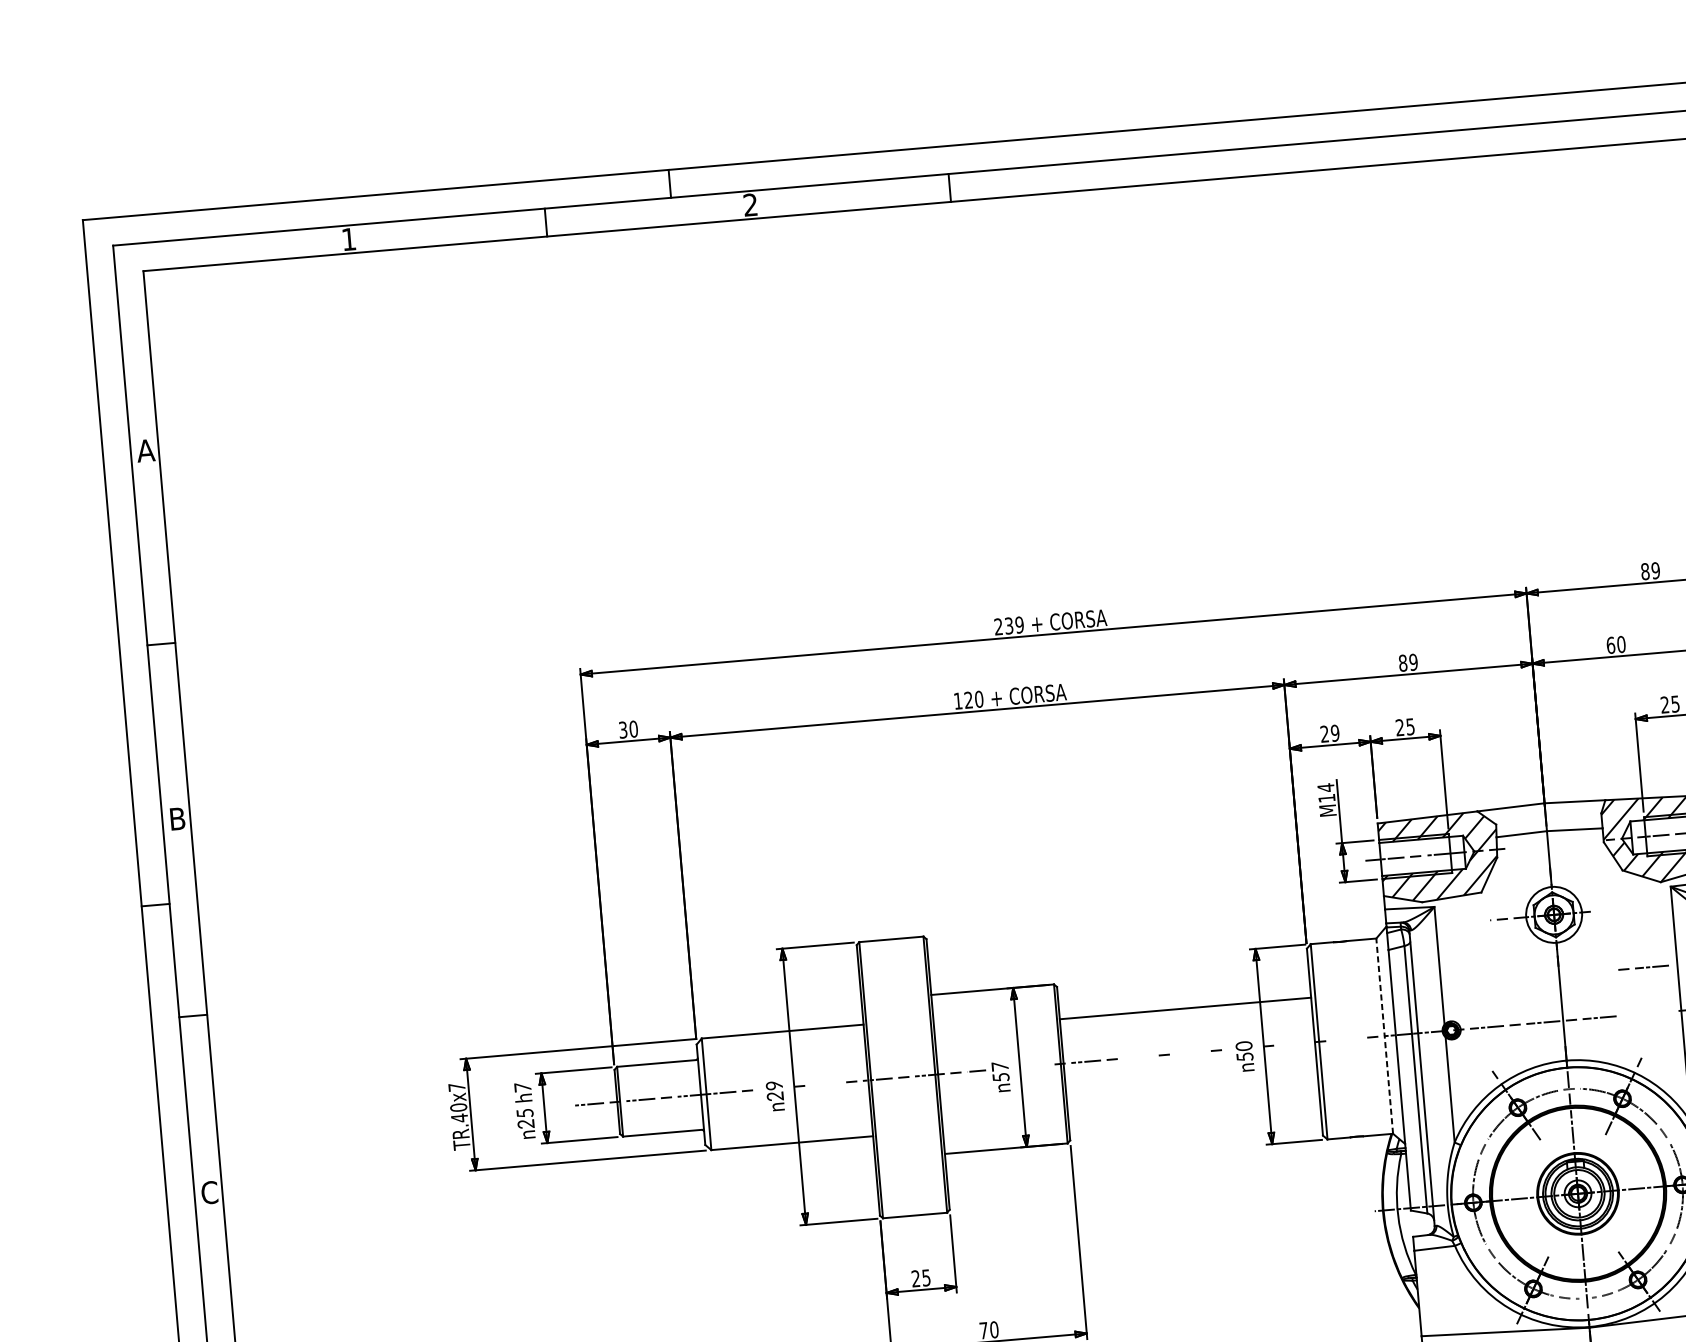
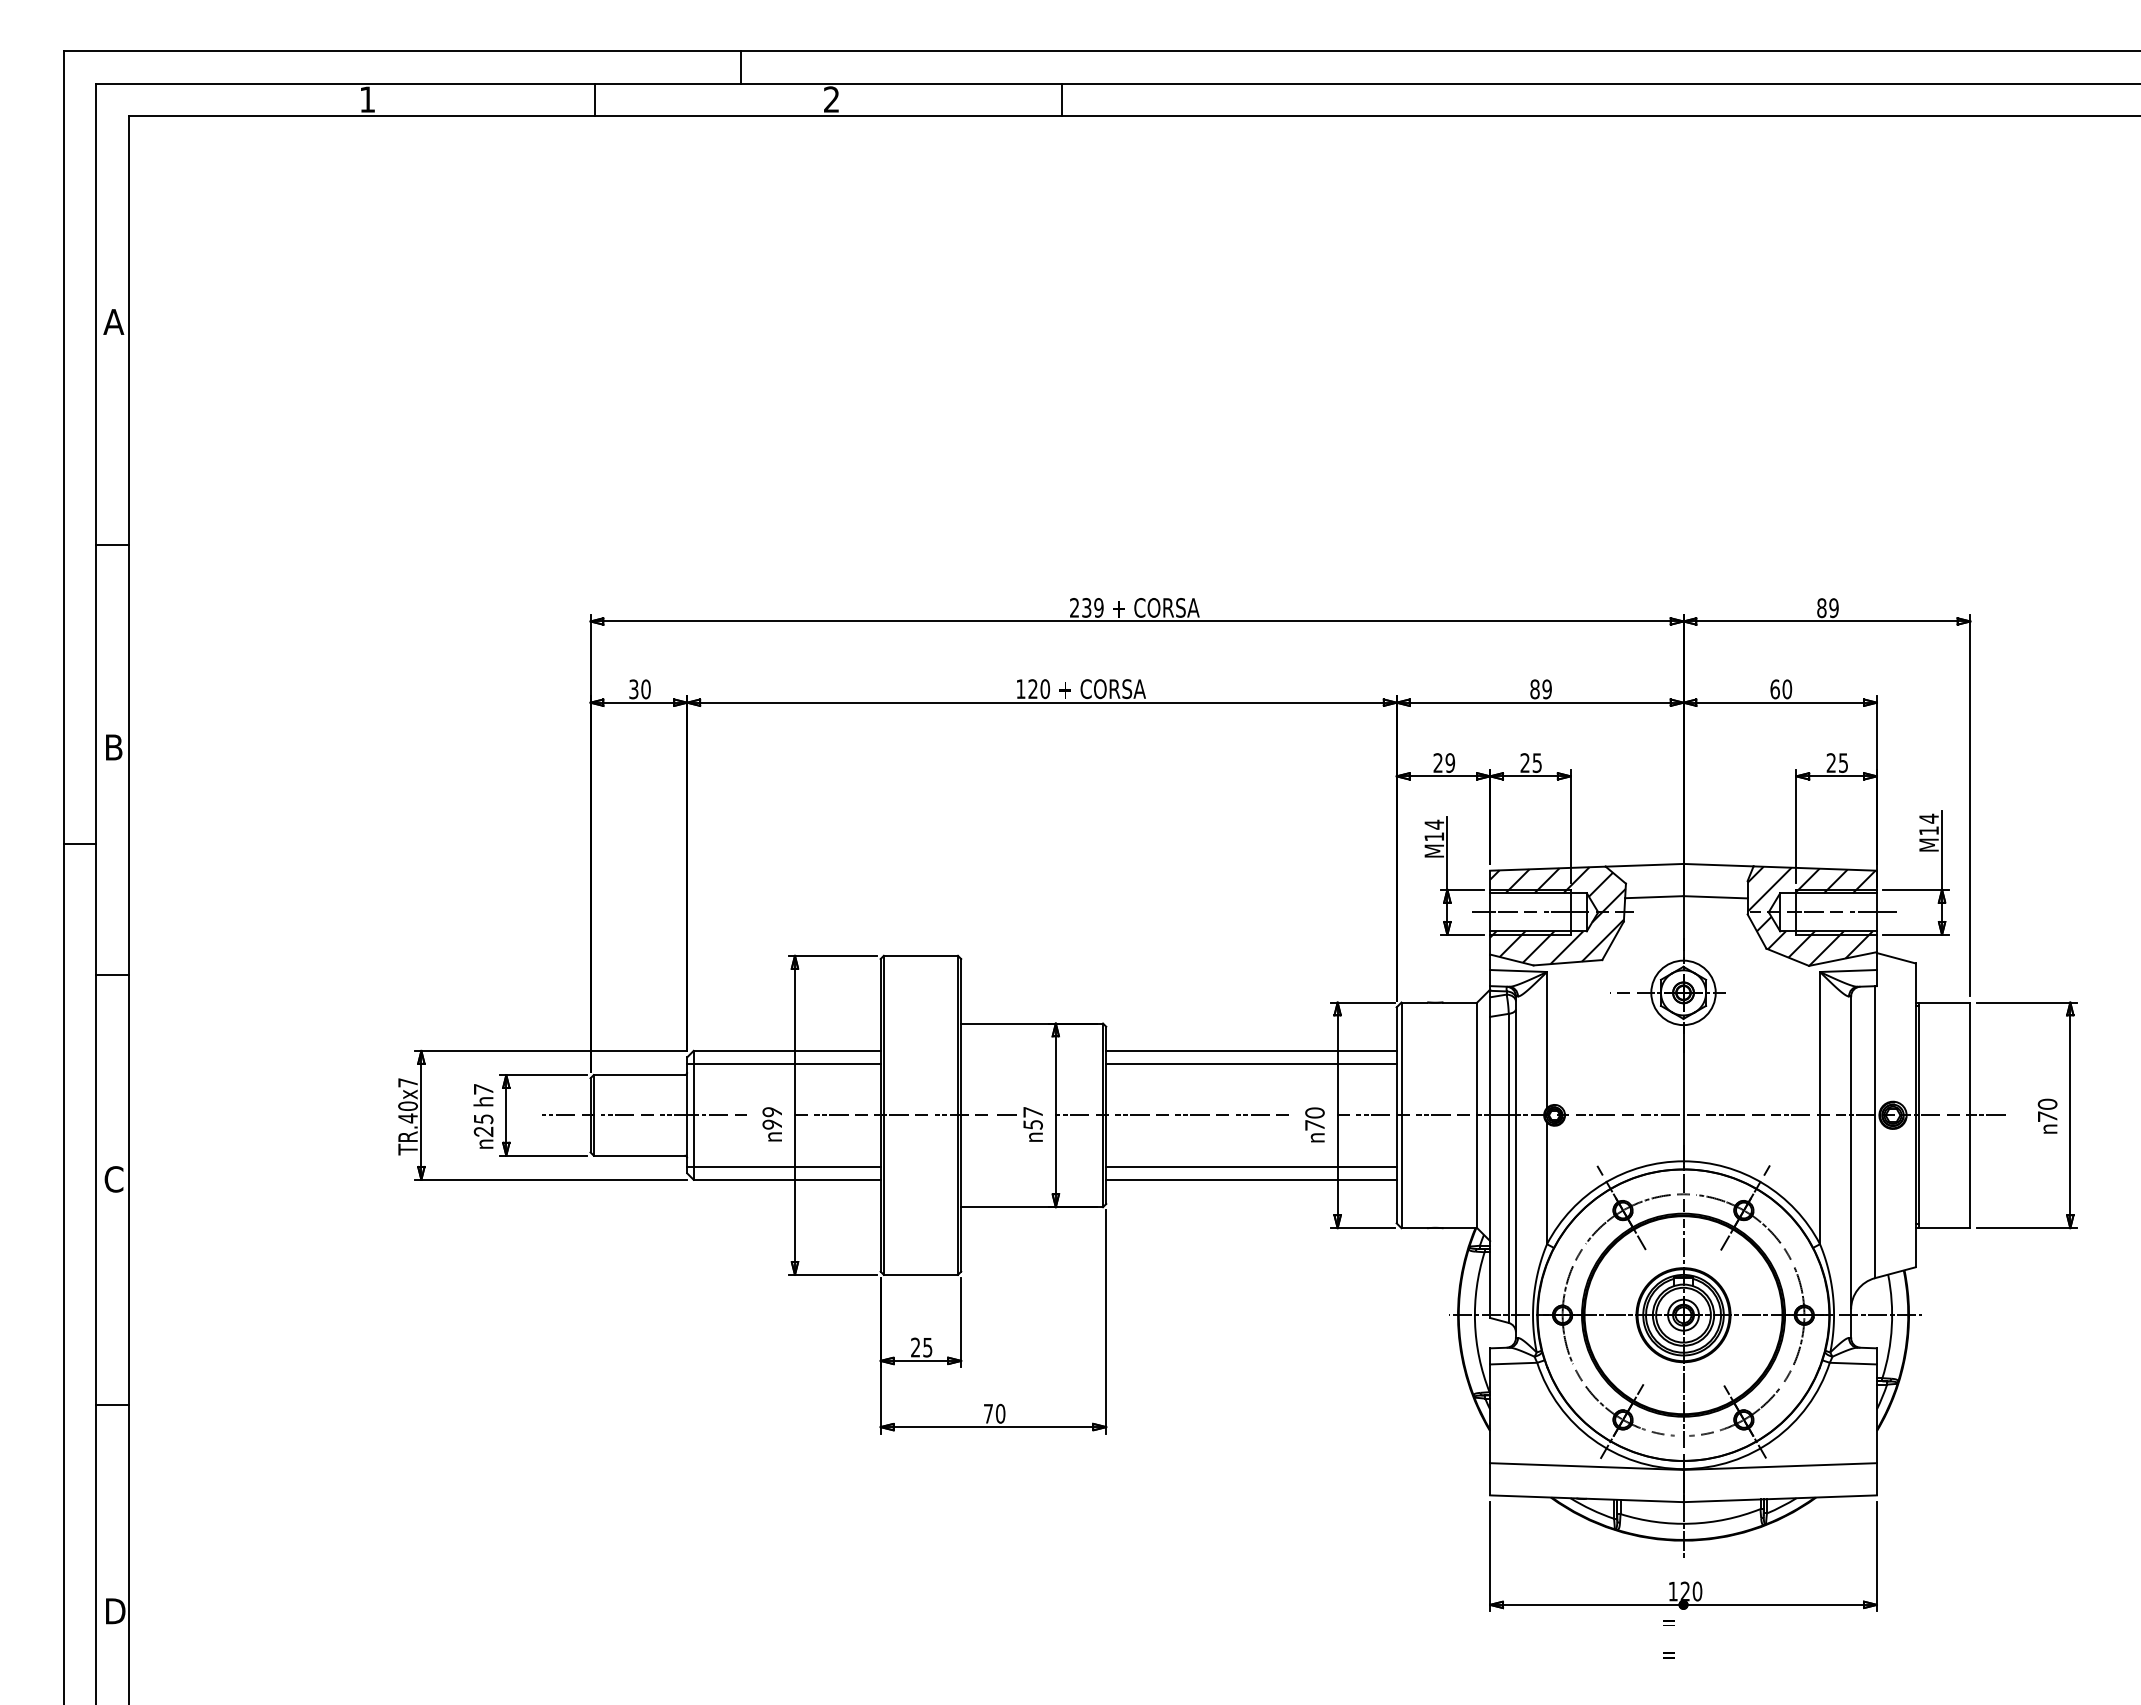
line: (1643, 967) -> (1780, 1114), moved
line: (1184, 996) -> (1251, 1050), added
line: (1384, 1036) -> (1477, 1115), dashed -> solid
line: (1346, 1039) -> (1433, 1115), added
line: (780, 1043) -> (783, 1064), added
line: (1294, 1044) -> (1372, 1115), added
line: (1190, 1052) -> (1252, 1115), added
line: (1138, 1057) -> (1192, 1115), added
text: (1244, 1057) -> (1314, 1125), 50 -> 70
line: (1033, 1066) -> (1071, 1115), added
line: (825, 1084) -> (831, 1115), added
text: (775, 1096) -> (772, 1124), 29 -> 99
line: (1193, 1097) -> (1251, 1166), added
line: (1194, 1108) -> (1251, 1179), added
line: (788, 1131) -> (783, 1166), added

